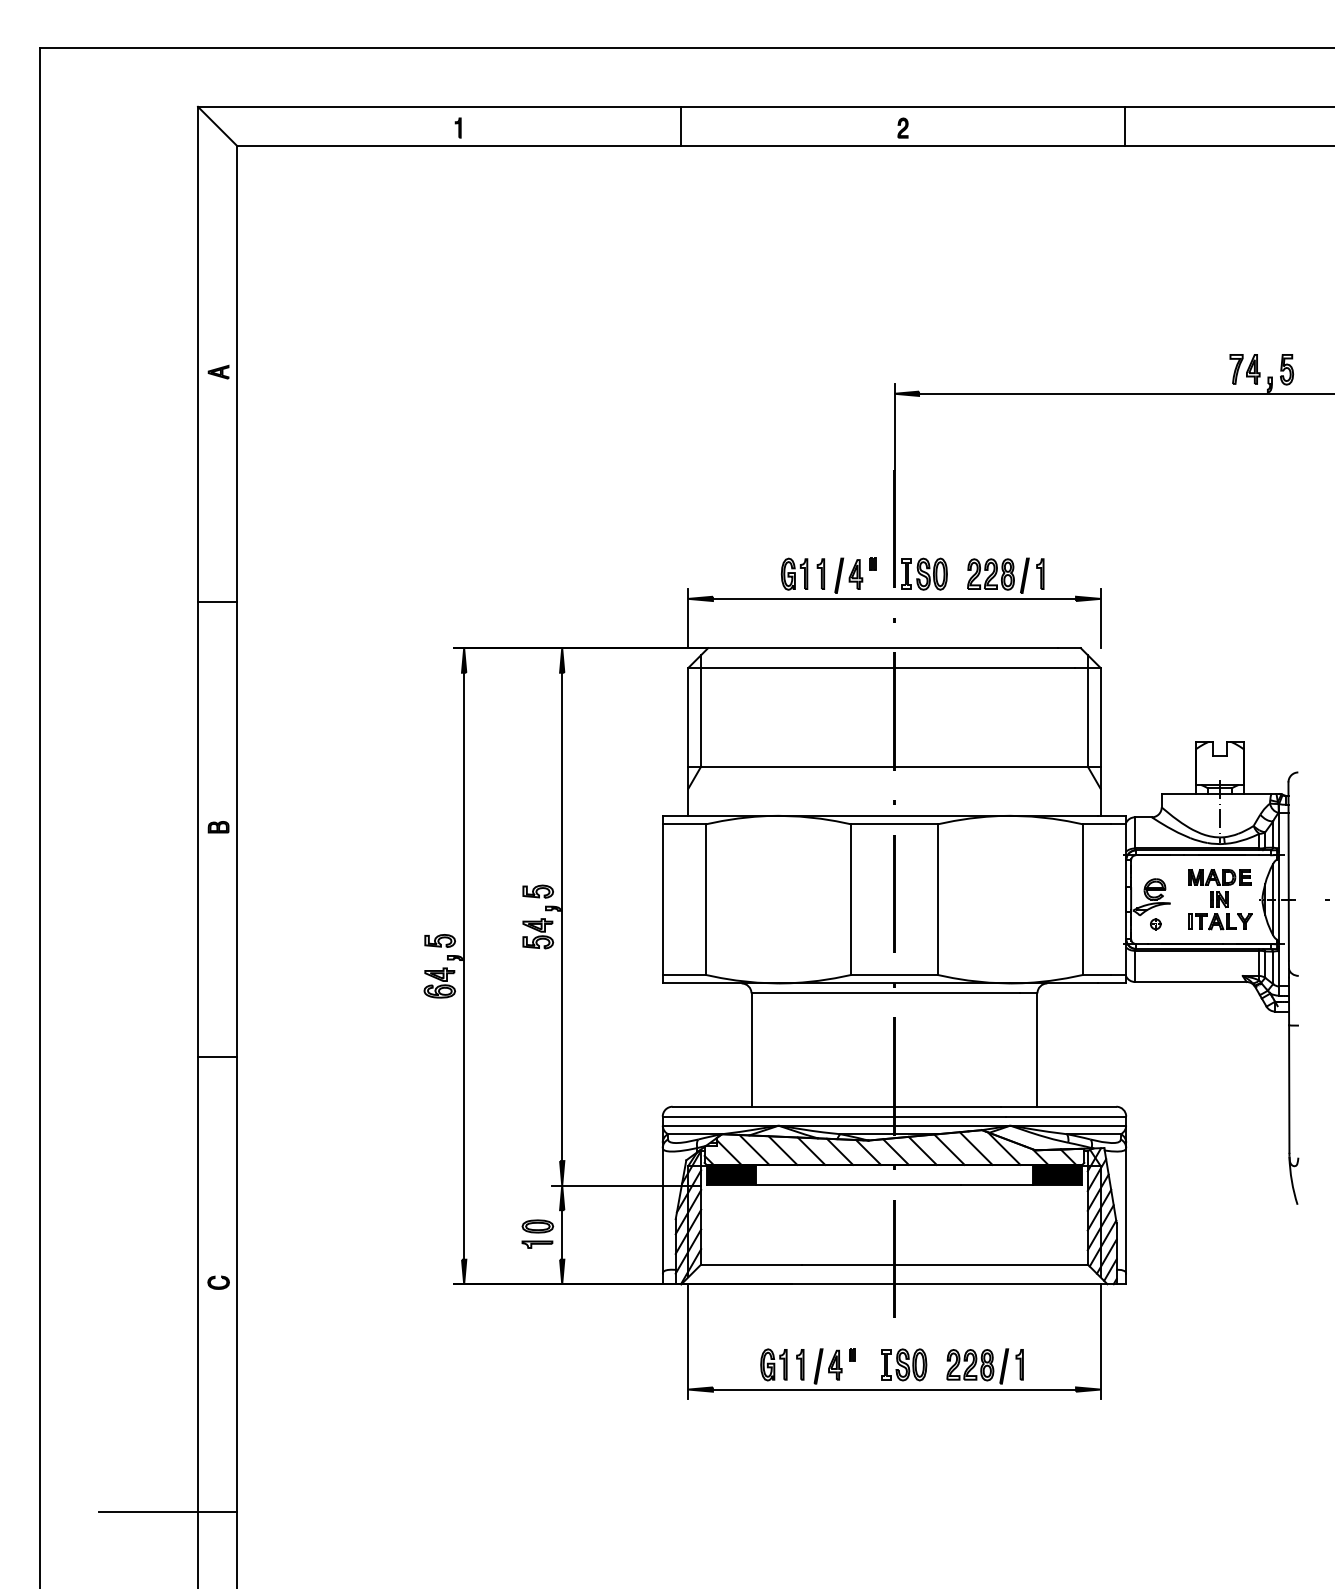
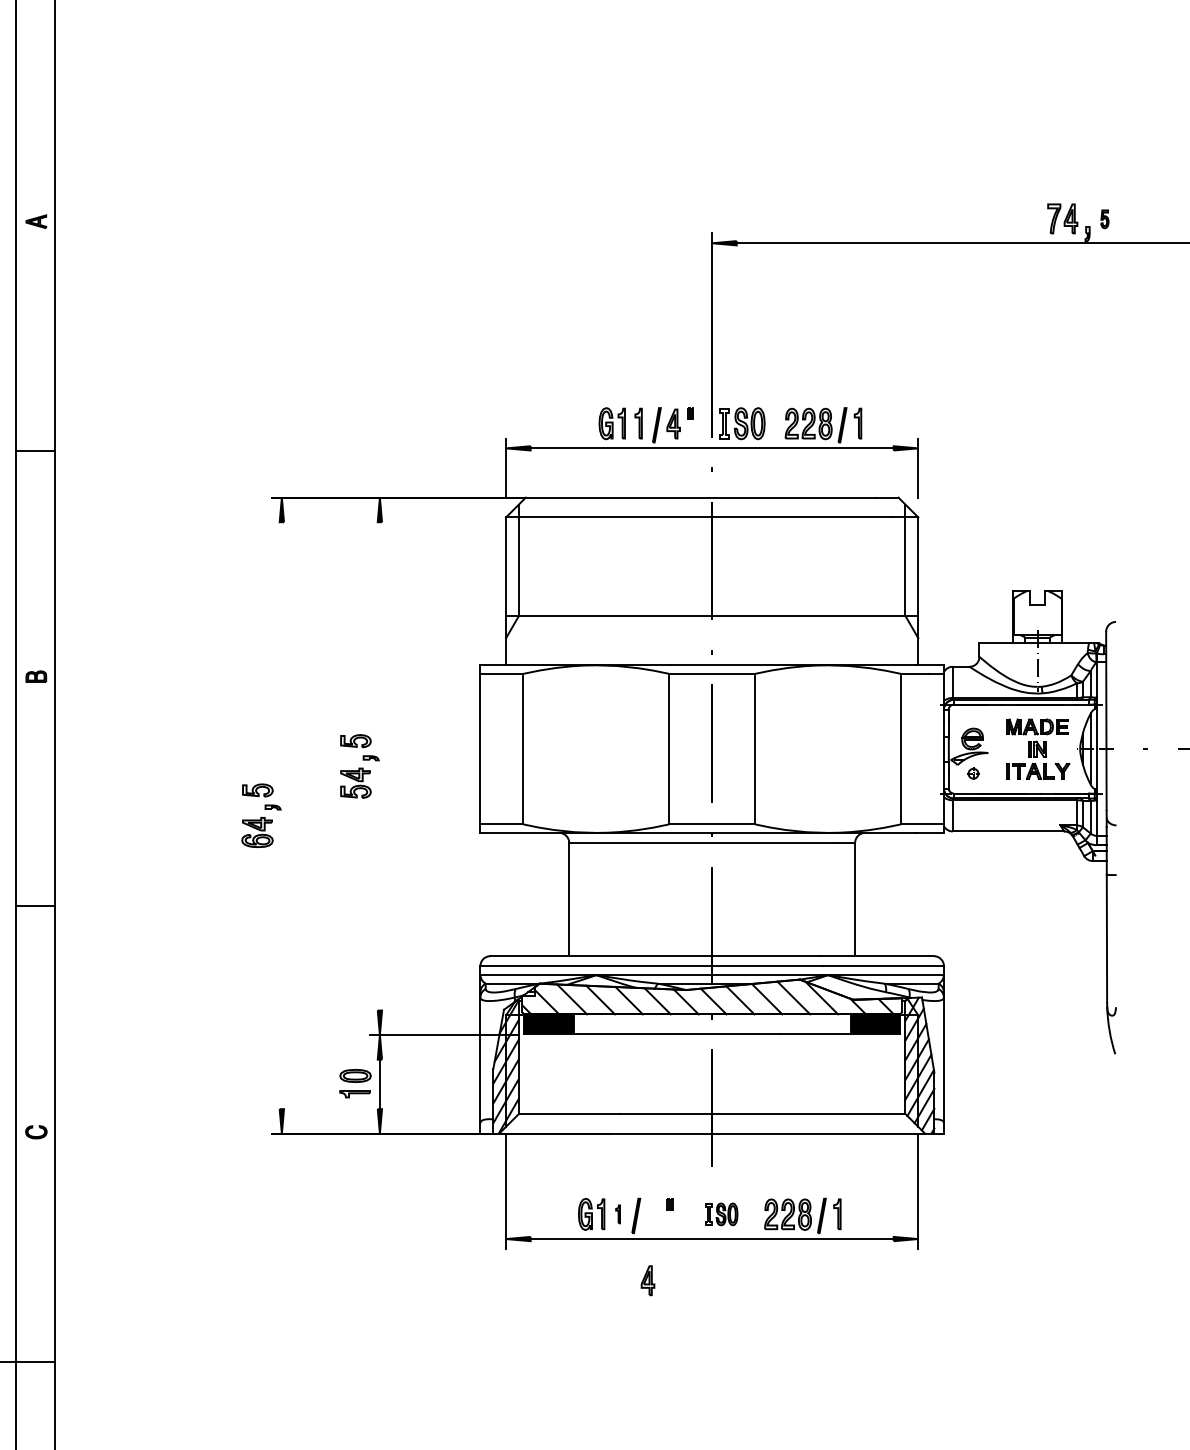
part: (1287, 369) -> (1105, 218), size x0.6
line: (562, 916) -> (380, 765), removed
line: (464, 965) -> (282, 814), removed
part: (800, 1364) -> (618, 1213), size x0.6
part: (835, 1364) -> (648, 1279), moved
part: (904, 1364) -> (722, 1213), size x0.7

